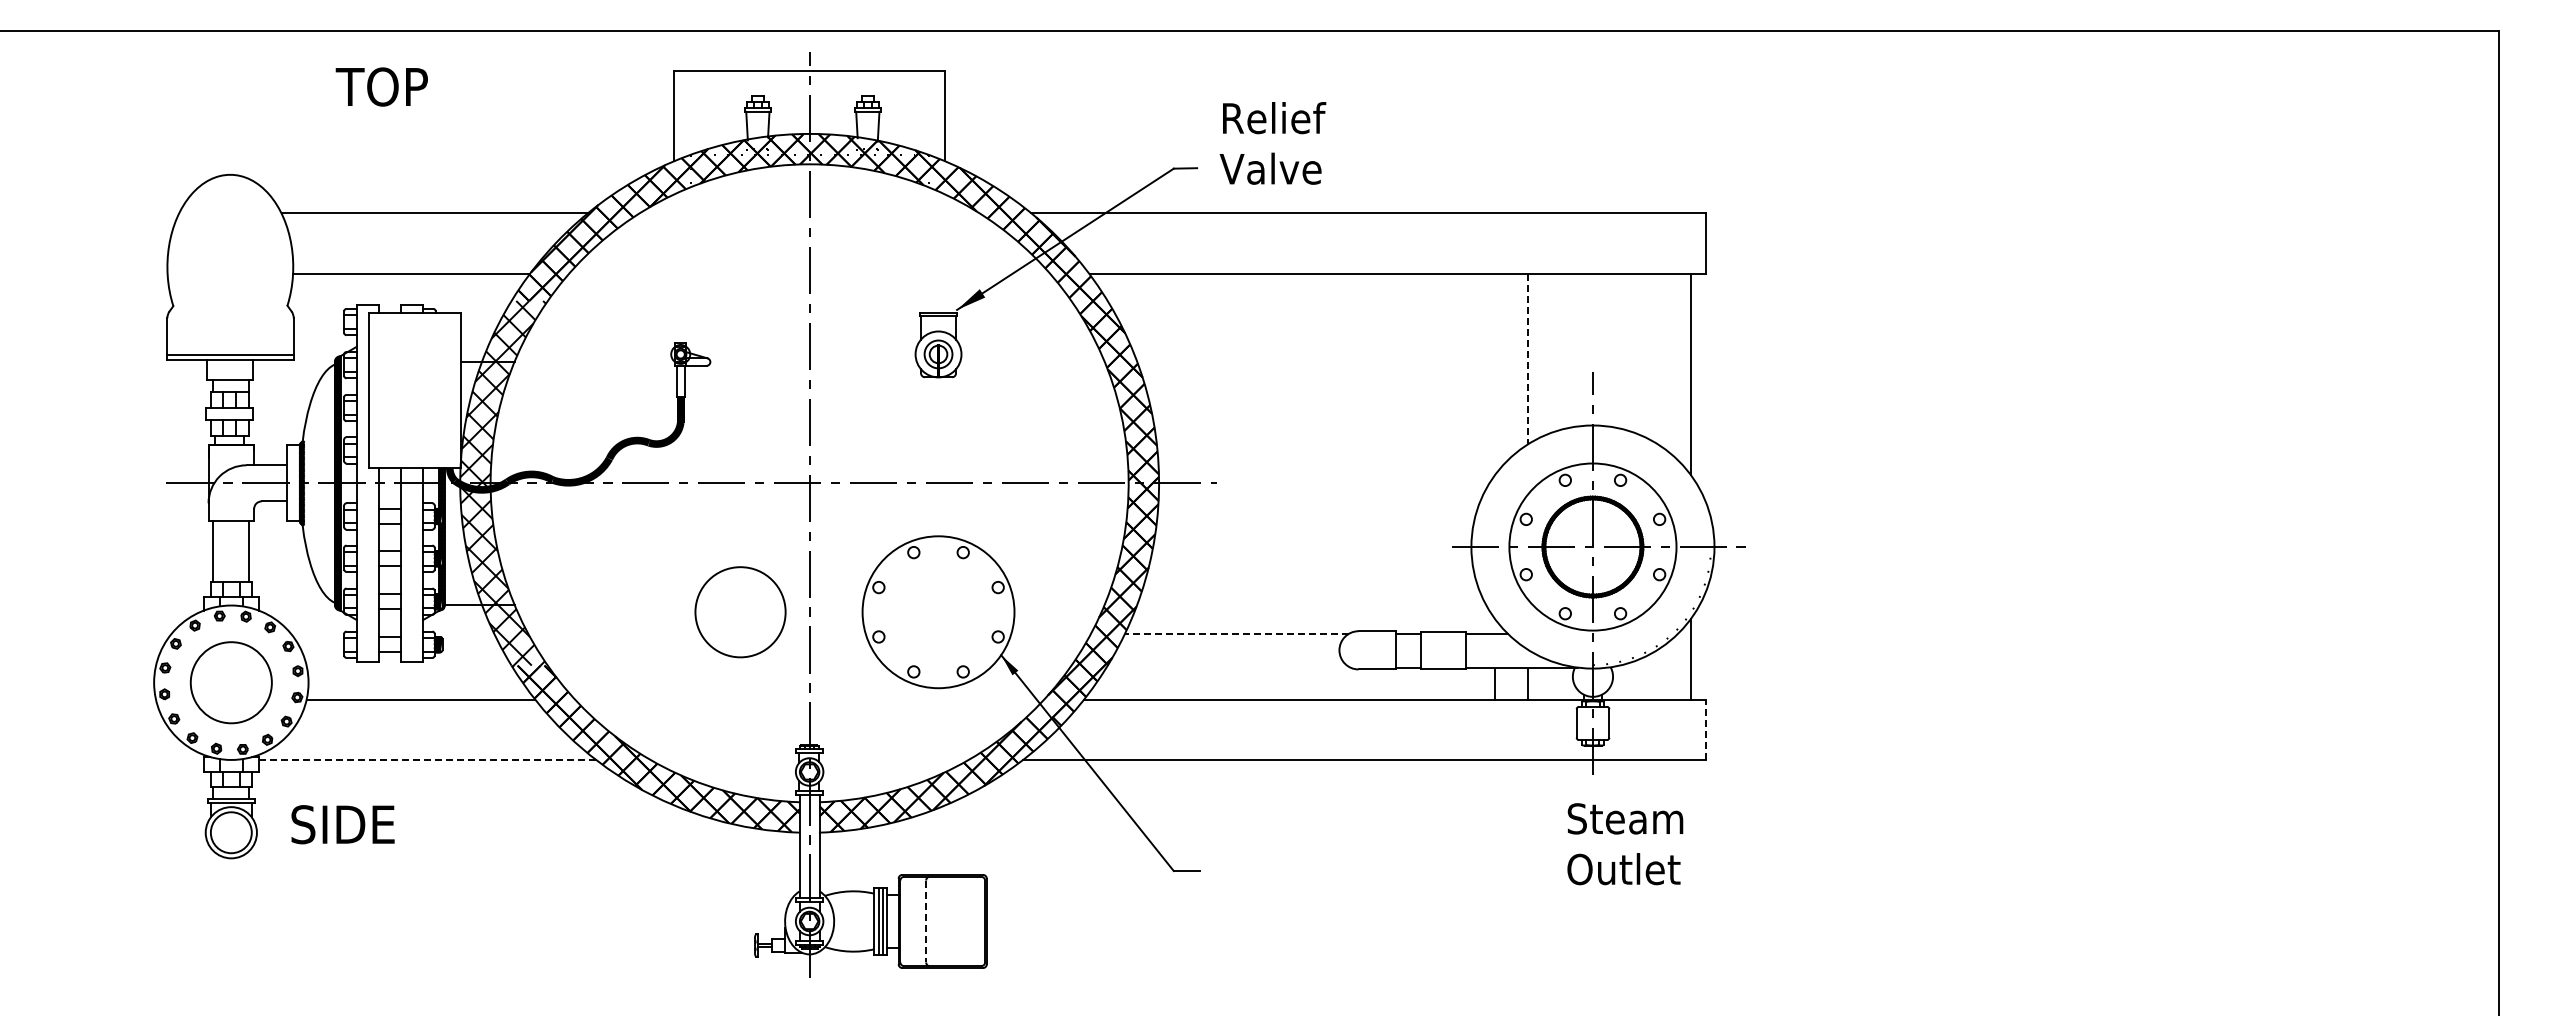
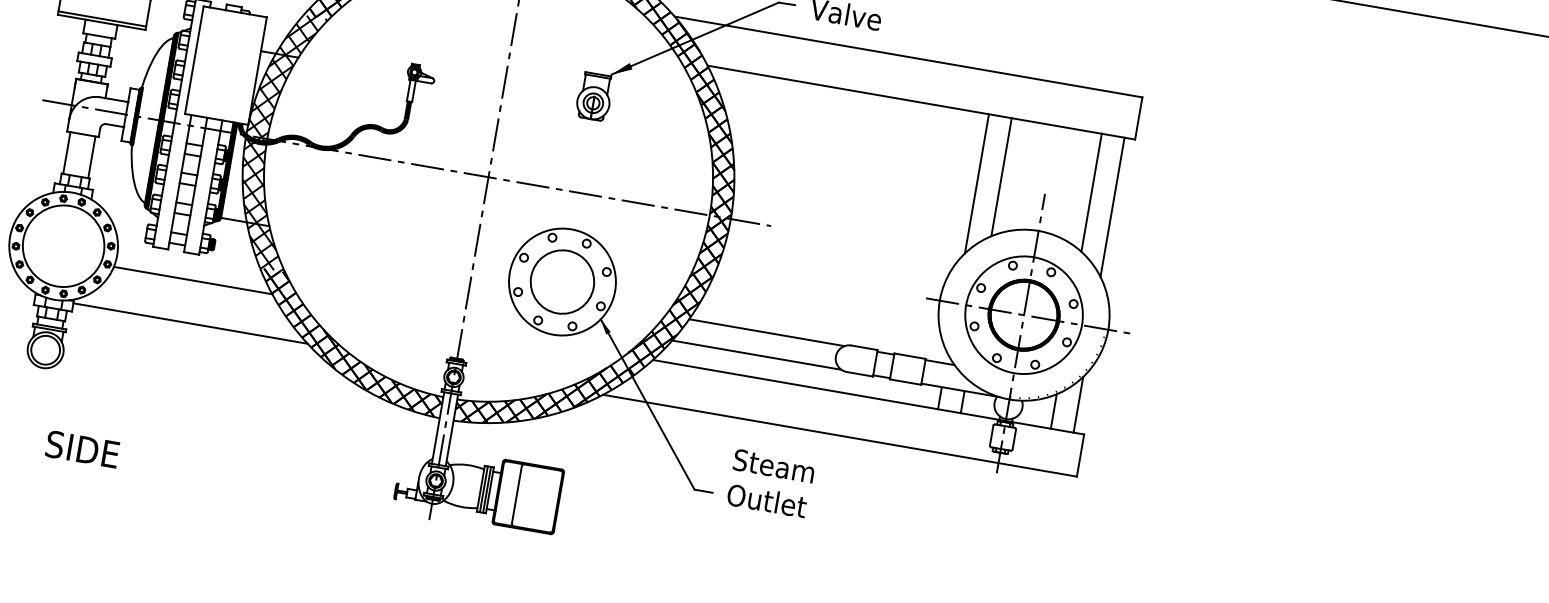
line: (1528, 359) -> (1001, 177), dashed -> solid
line: (1657, 359) -> (1091, 192), added
line: (1495, 374) -> (977, 183), added
circle: (740, 612) -> (562, 282), moved
line: (1236, 633) -> (766, 332), dashed -> solid
line: (1228, 667) -> (756, 355), added
line: (1657, 674) -> (1053, 411), added
circle: (231, 682) -> (63, 246), size x1.43
line: (1705, 729) -> (1080, 455), dashed -> solid
line: (427, 760) -> (190, 323), dashed -> solid
text: (342, 824) -> (82, 449), moved
text: (1625, 844) -> (771, 483), moved
line: (926, 921) -> (517, 495), dashed -> solid

